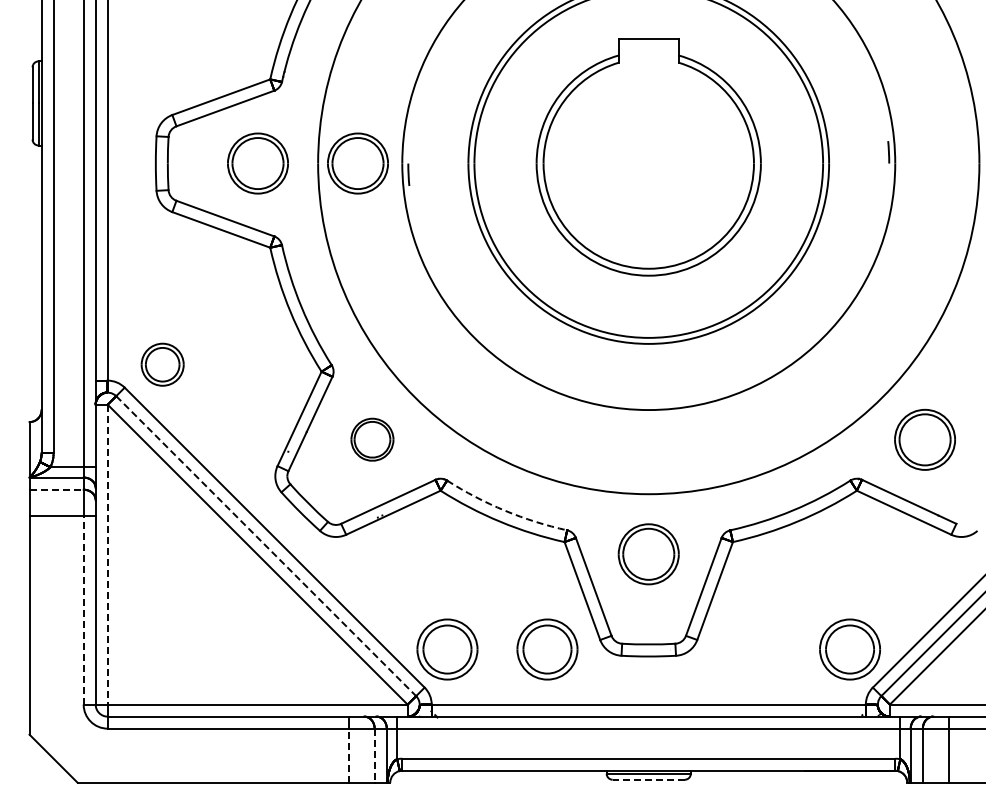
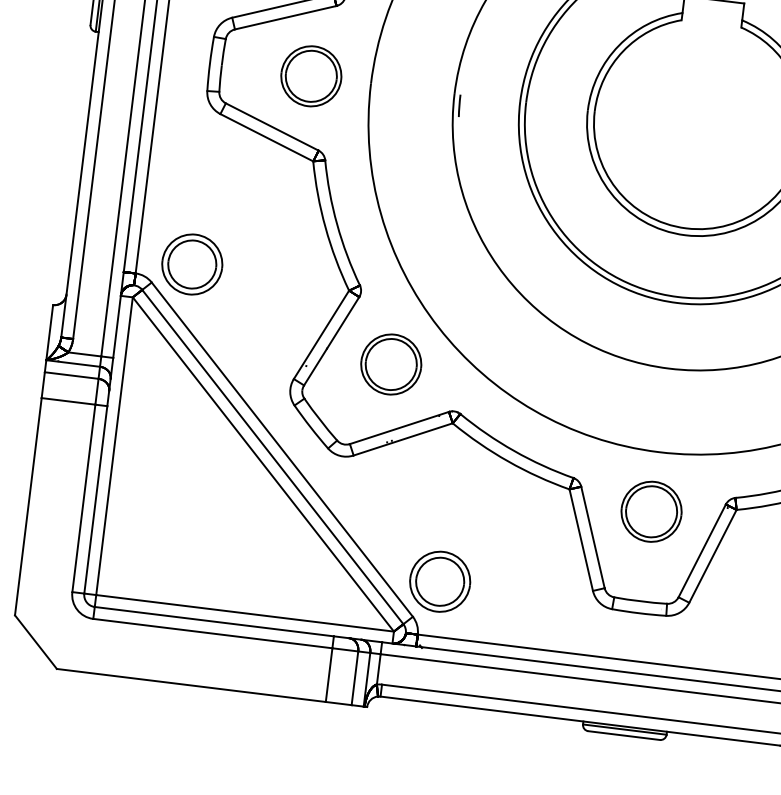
part: (357, 163) -> (410, 88), removed
part: (162, 364) -> (192, 264), size x1.43
part: (372, 439) -> (391, 364), size x1.43
line: (57, 489) -> (72, 375), dashed -> solid
arc: (504, 510) -> (513, 450), dashed -> solid
line: (266, 546) -> (273, 457), dashed -> solid
line: (107, 554) -> (114, 446), dashed -> solid
line: (83, 609) -> (83, 497), dashed -> solid
part: (547, 649) -> (539, 593), removed
line: (348, 755) -> (329, 674), dashed -> solid
line: (374, 756) -> (354, 679), dashed -> solid
line: (648, 779) -> (623, 735), dashed -> solid

